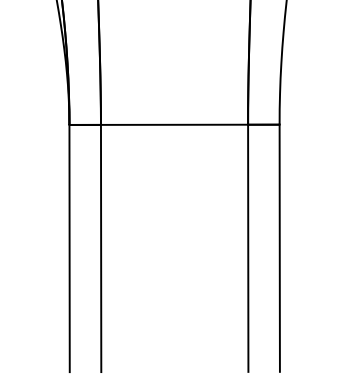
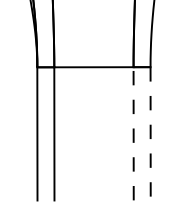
line: (247, 247) -> (133, 133), solid -> dashed
line: (279, 247) -> (150, 133), solid -> dashed

